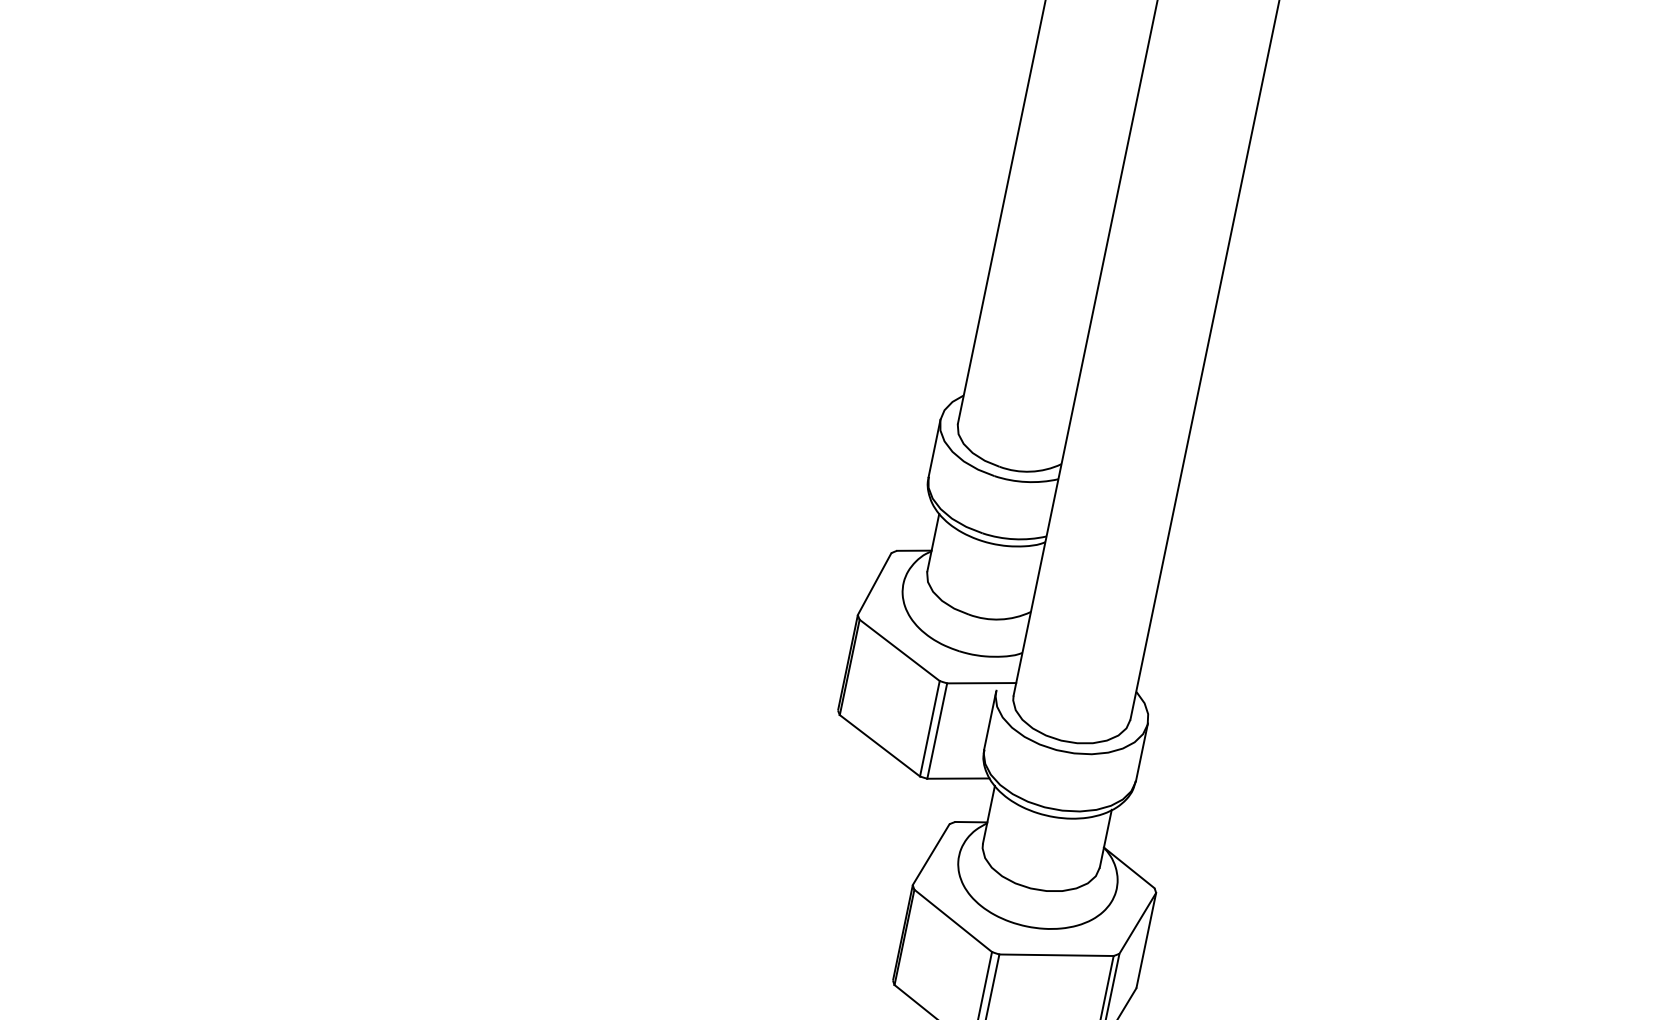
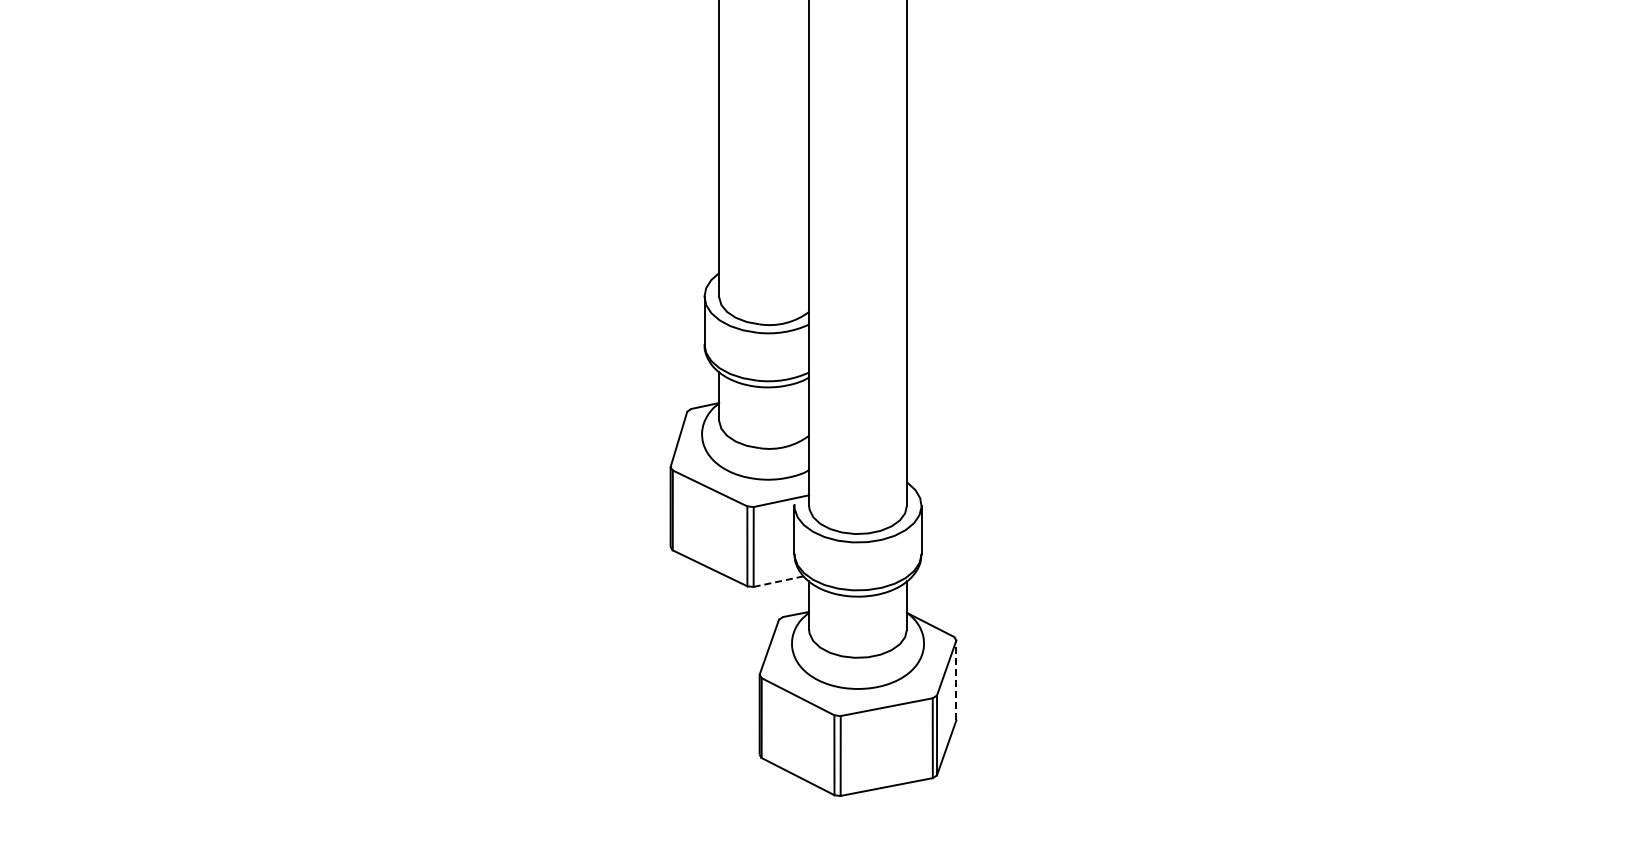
line: (958, 778) -> (778, 581), solid -> dashed
line: (1146, 940) -> (956, 680), solid -> dashed

